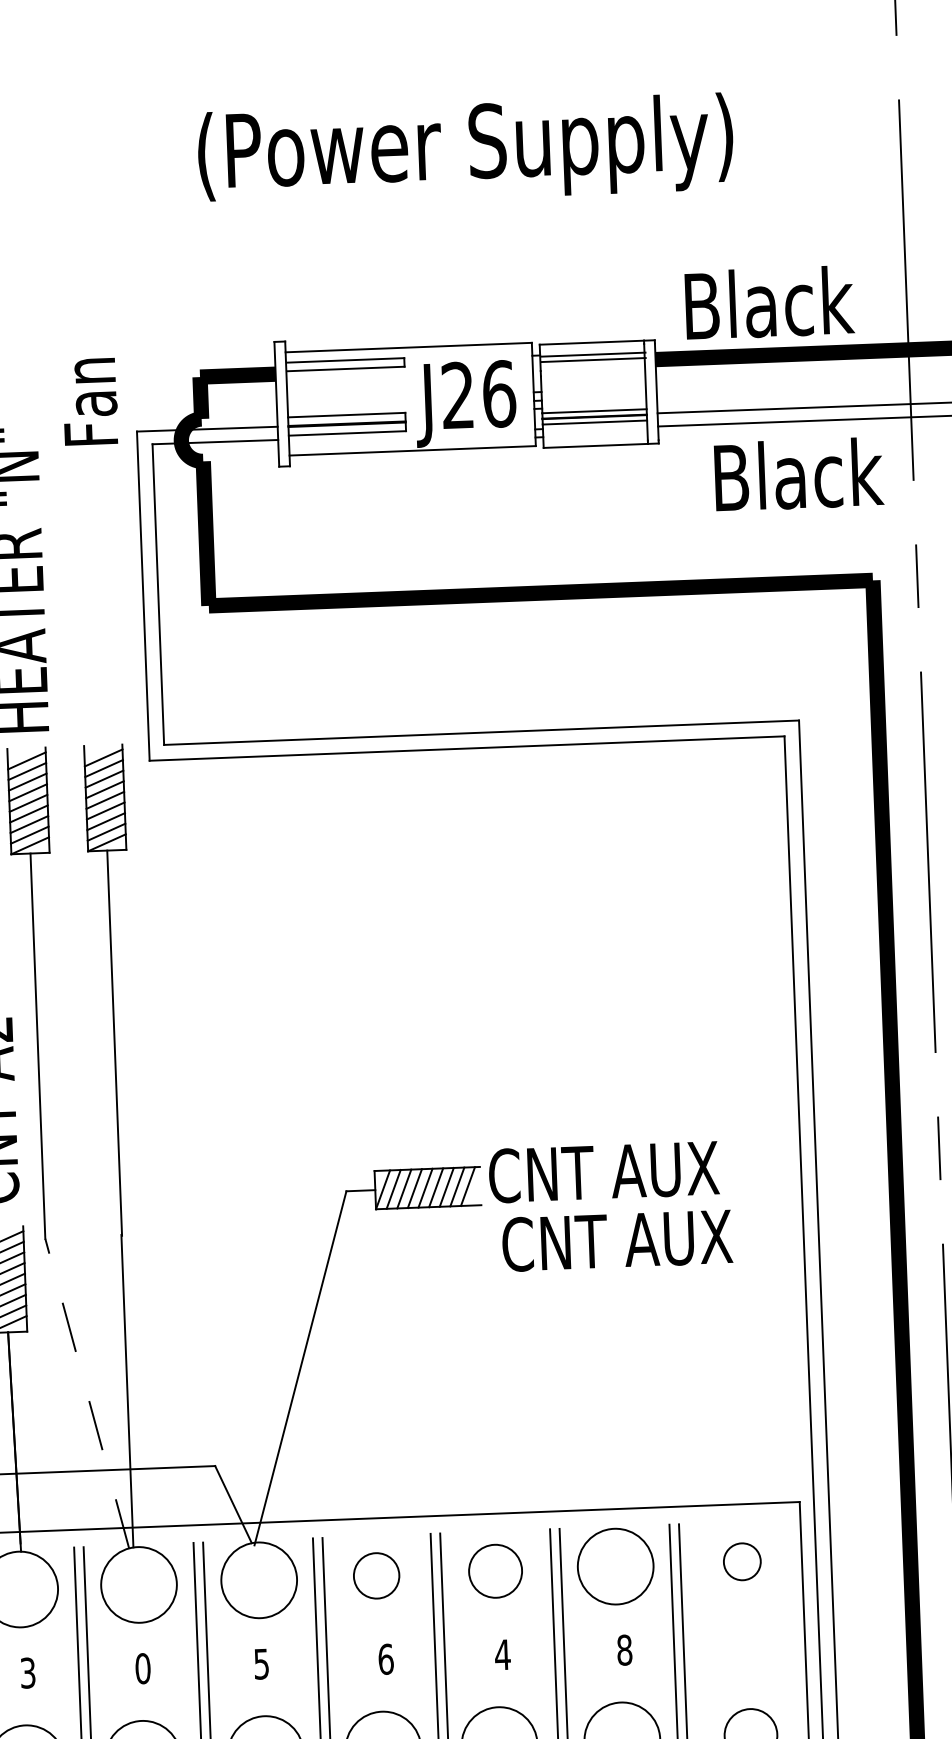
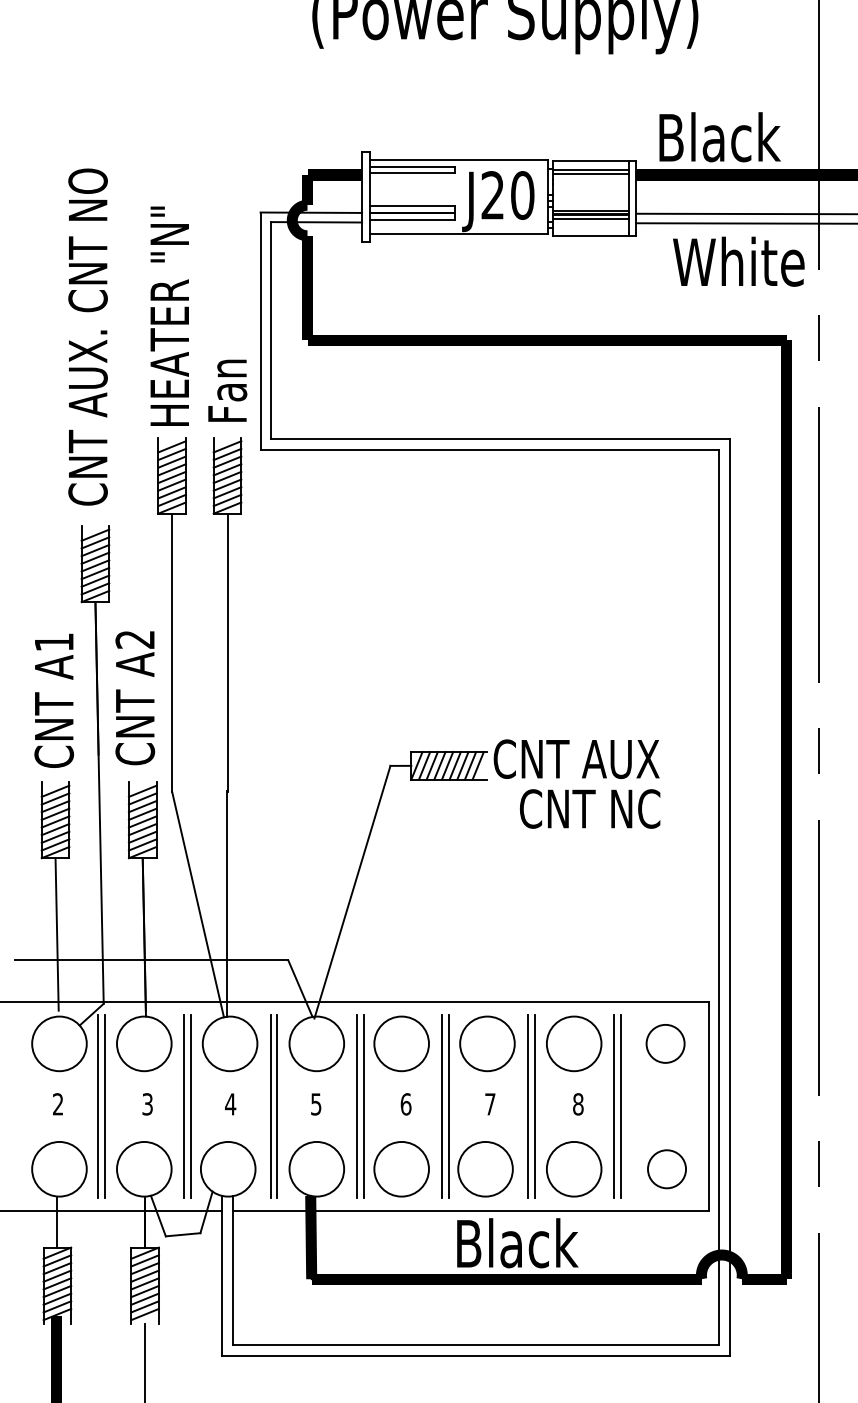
text: (498, 394) -> (522, 195), J26 -> J20
text: (89, 401) -> (227, 390), moved
text: (801, 473) -> (738, 261), Black -> White
text: (617, 1239) -> (584, 808), CNT AUX -> CNT NC
line: (87, 1393) -> (198, 904), dashed -> solid
circle: (742, 1561) -> (665, 1043), size x1.43
circle: (495, 1570) -> (487, 1043), size x1.43
circle: (376, 1575) -> (401, 1043), size x1.67
text: (501, 1655) -> (489, 1104), 4 -> 7
text: (142, 1668) -> (230, 1104), 0 -> 4

